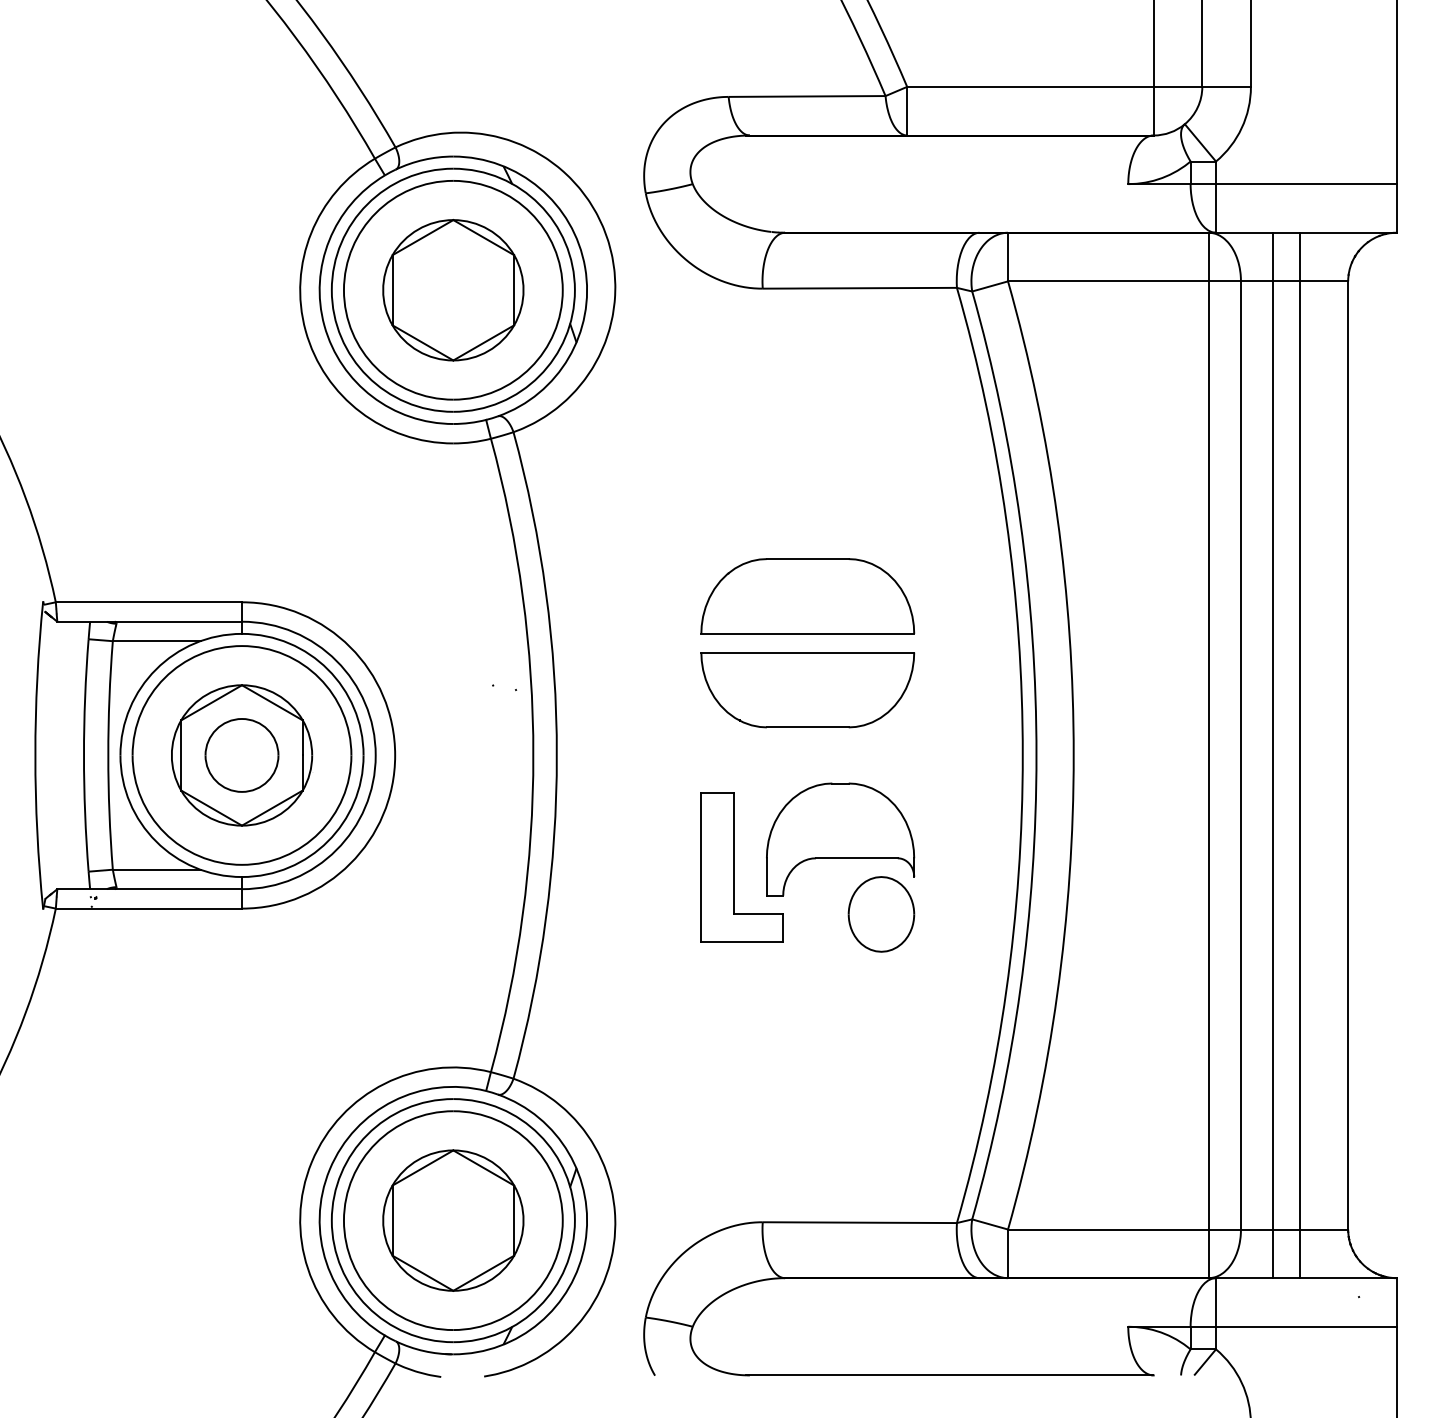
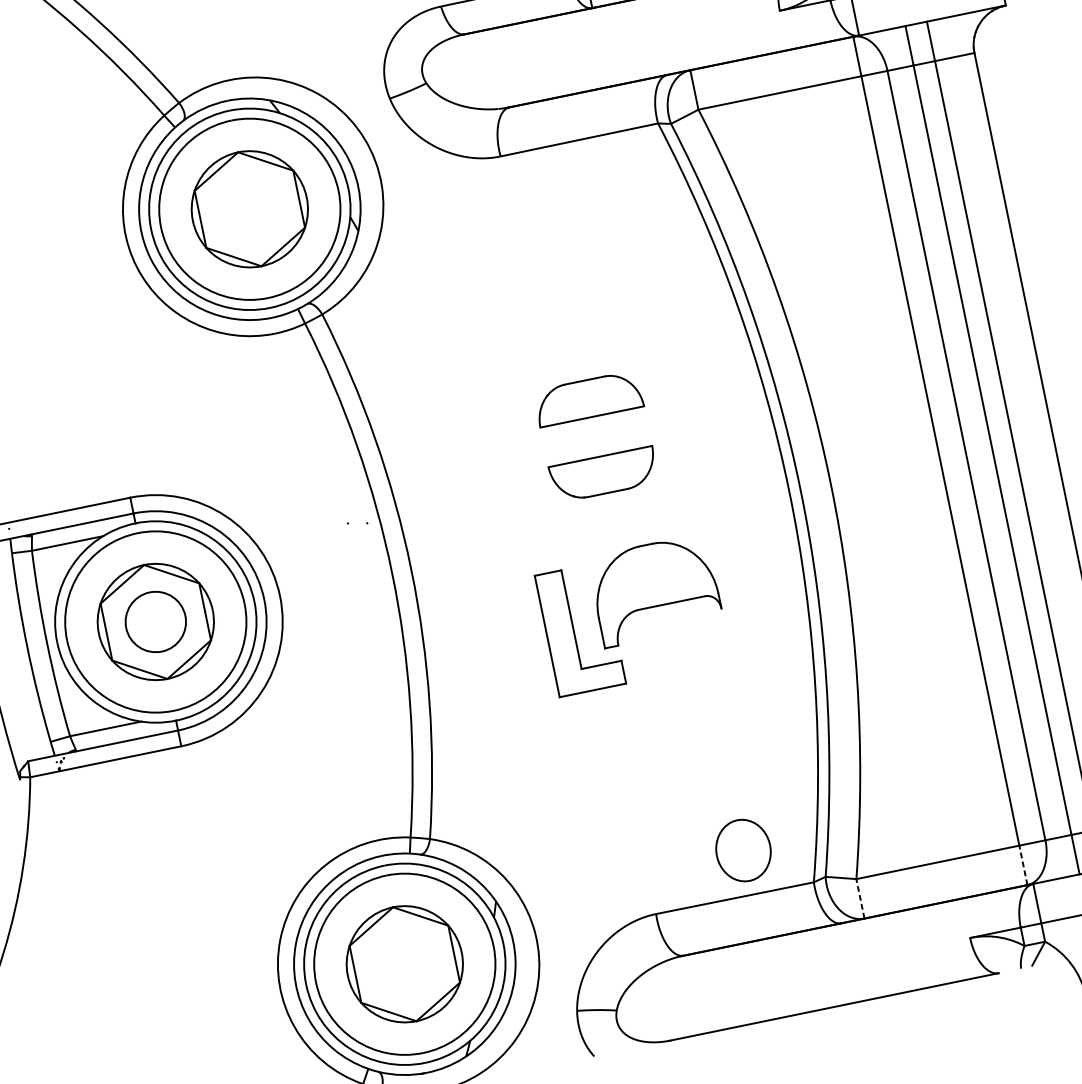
part: (807, 596) -> (588, 398), size x0.6
part: (807, 690) -> (603, 475), size x0.6
part: (881, 914) -> (743, 850), moved
line: (1008, 1253) -> (860, 898), solid -> dashed
line: (1208, 1253) -> (1023, 865), solid -> dashed

